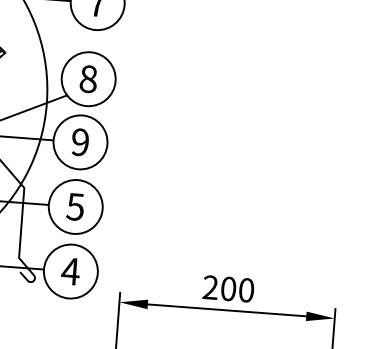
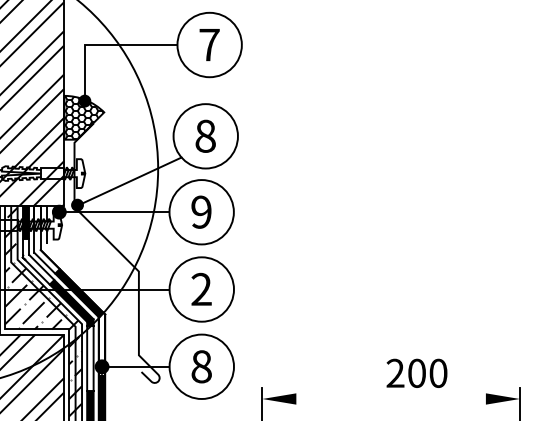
text: (75, 206) -> (201, 289), 5 -> 2
text: (70, 271) -> (201, 366), 4 -> 8
text: (228, 288) -> (416, 372), moved
line: (226, 309) -> (390, 398), removed

